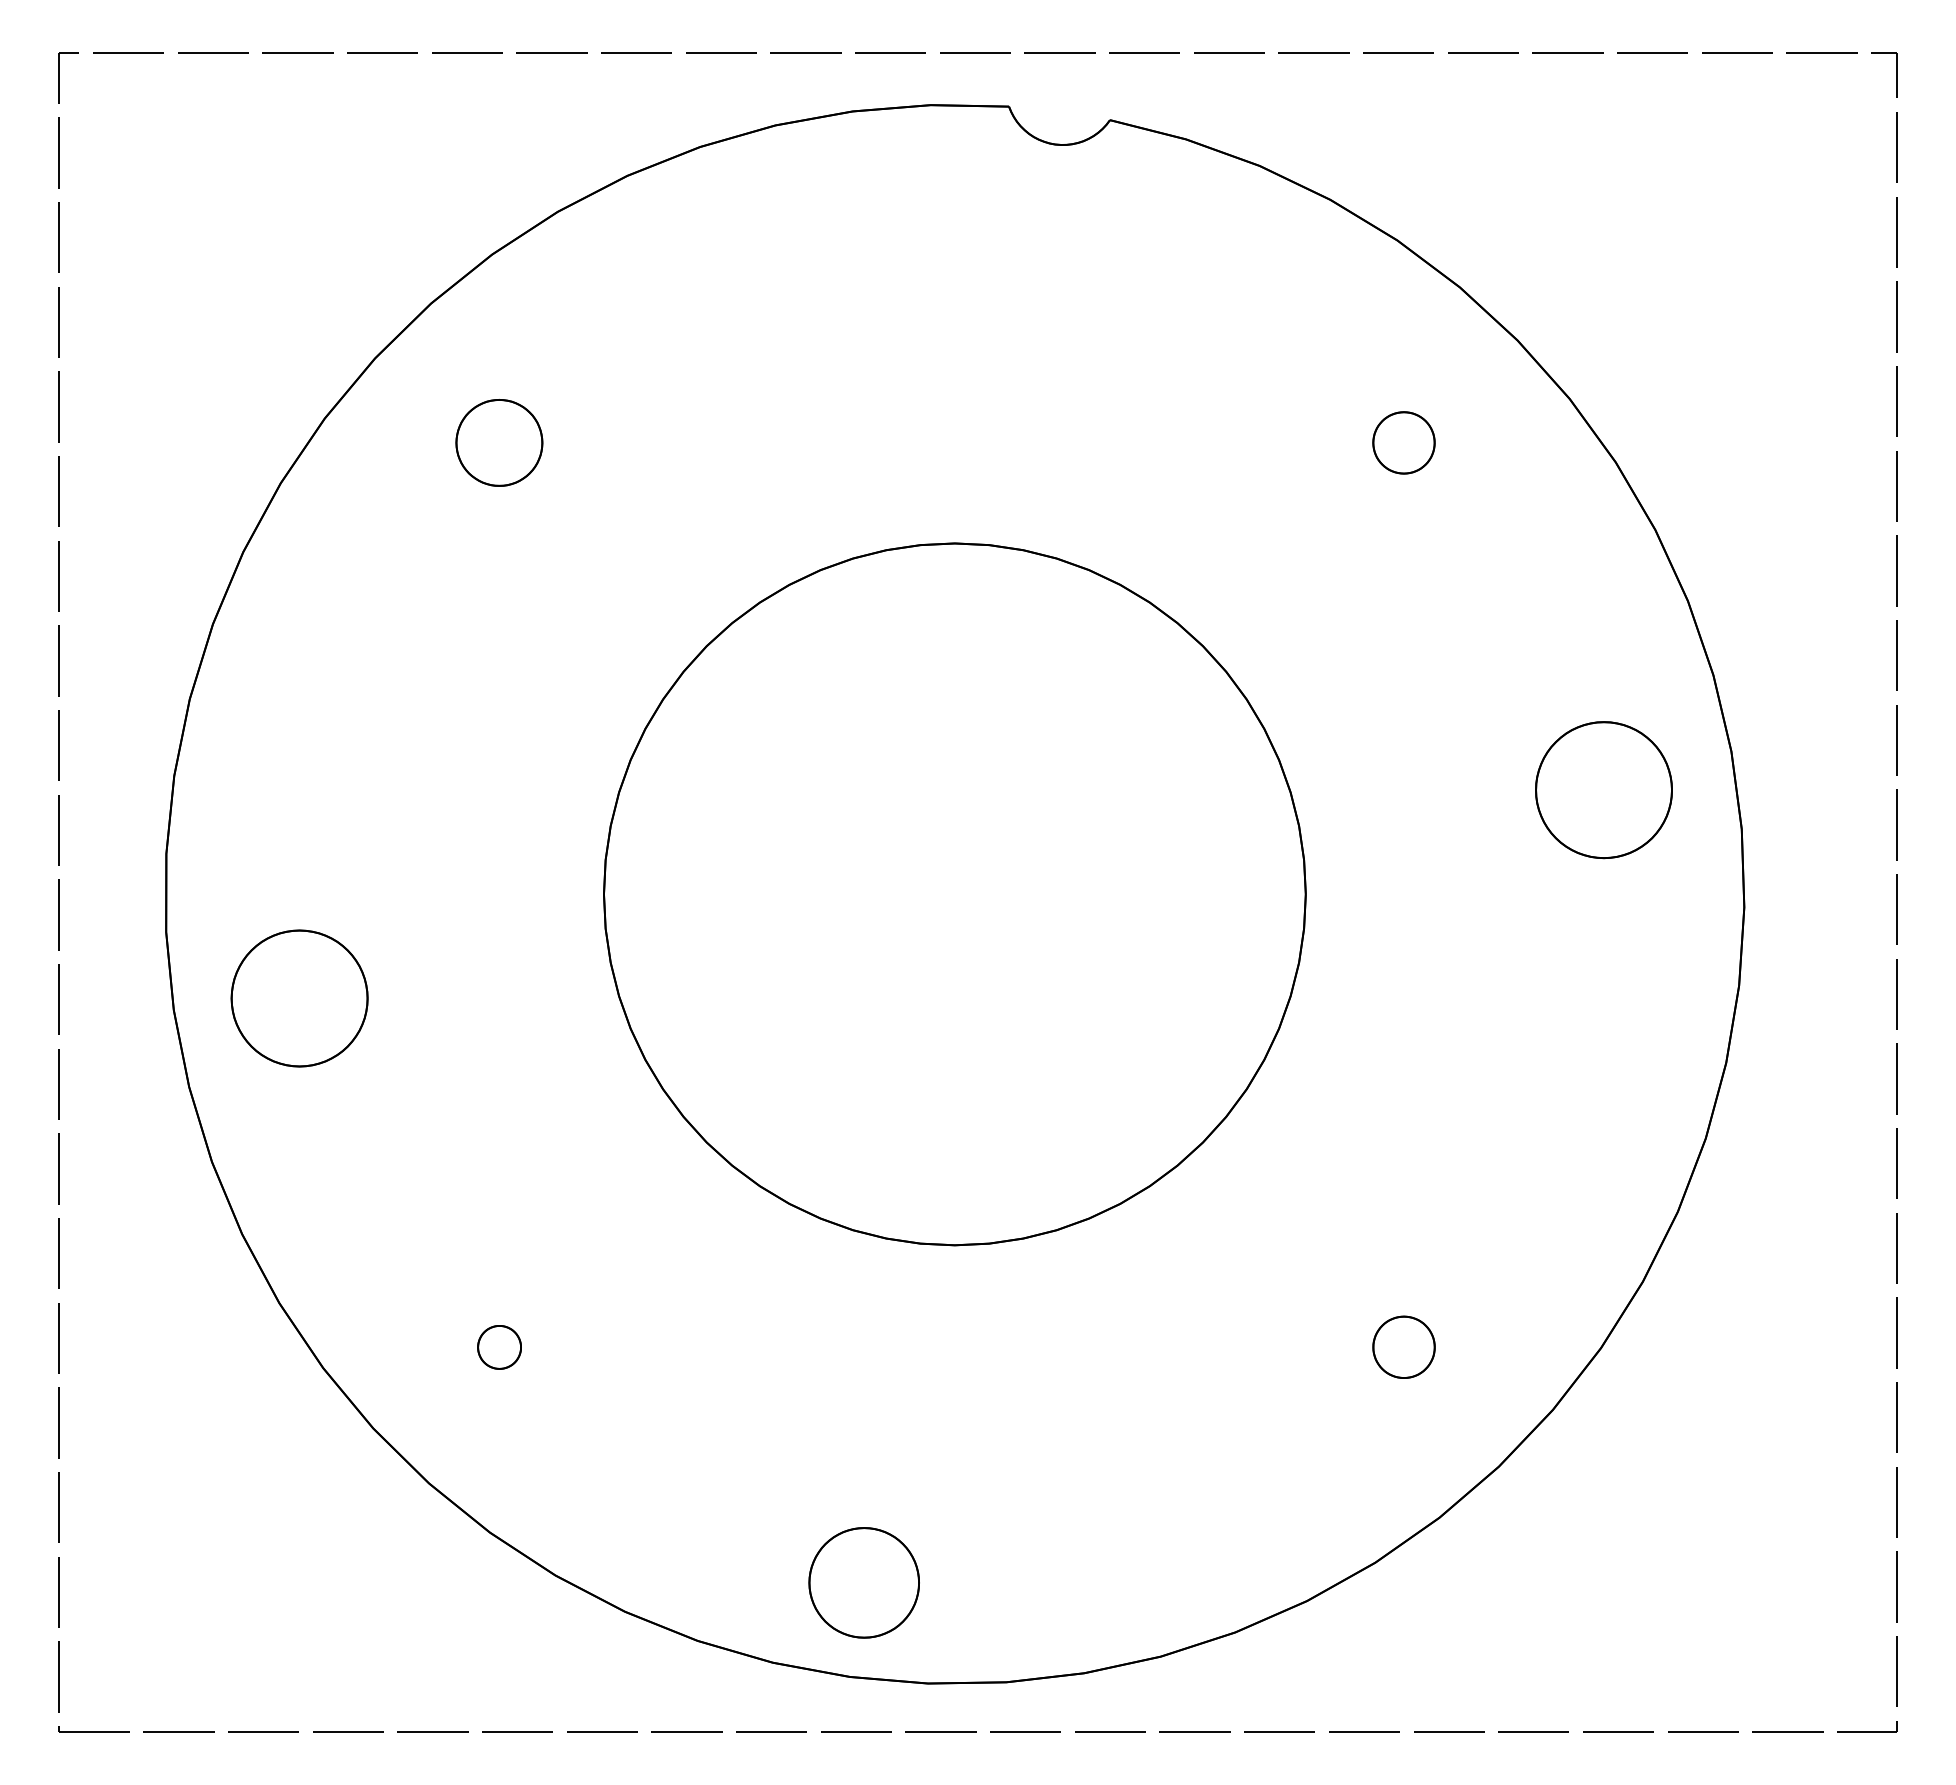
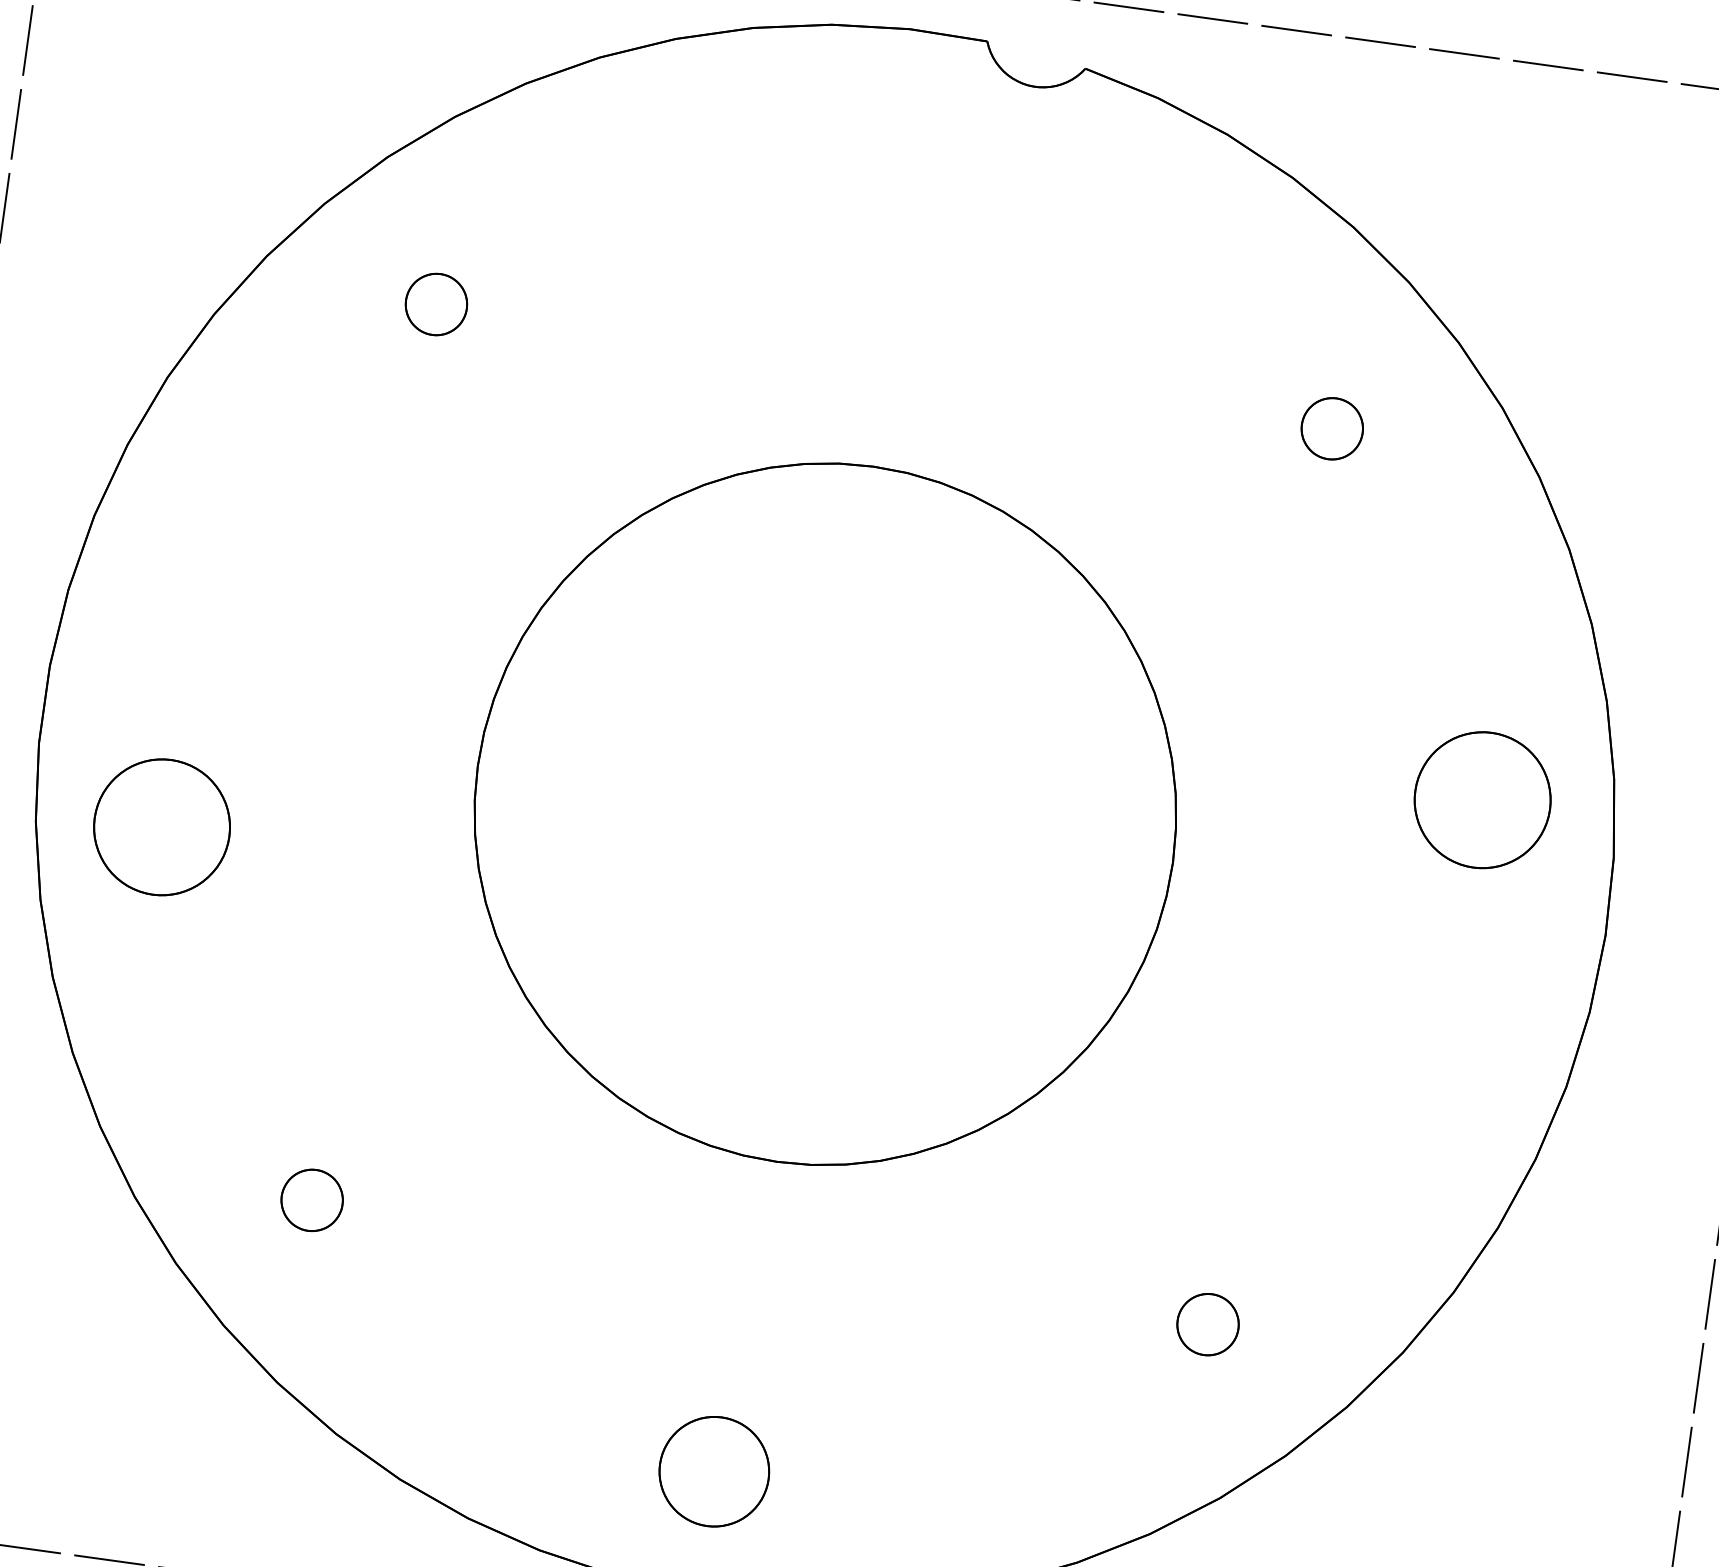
part: (499, 442) -> (436, 304), size x0.71
part: (499, 1347) -> (312, 1200), size x1.43
part: (863, 1582) -> (713, 1471), moved

